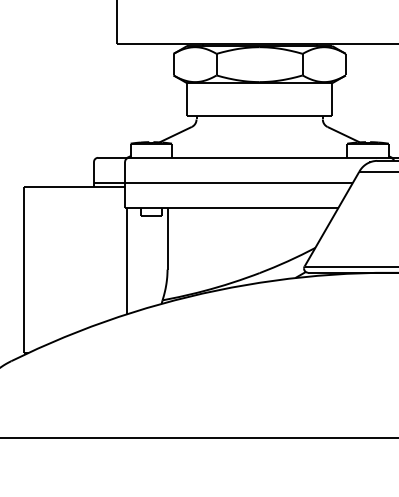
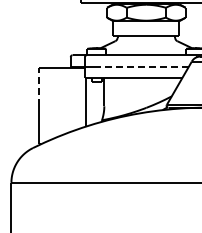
line: (251, 182) -> (142, 66), solid -> dashed
line: (23, 228) -> (38, 87), solid -> dashed

